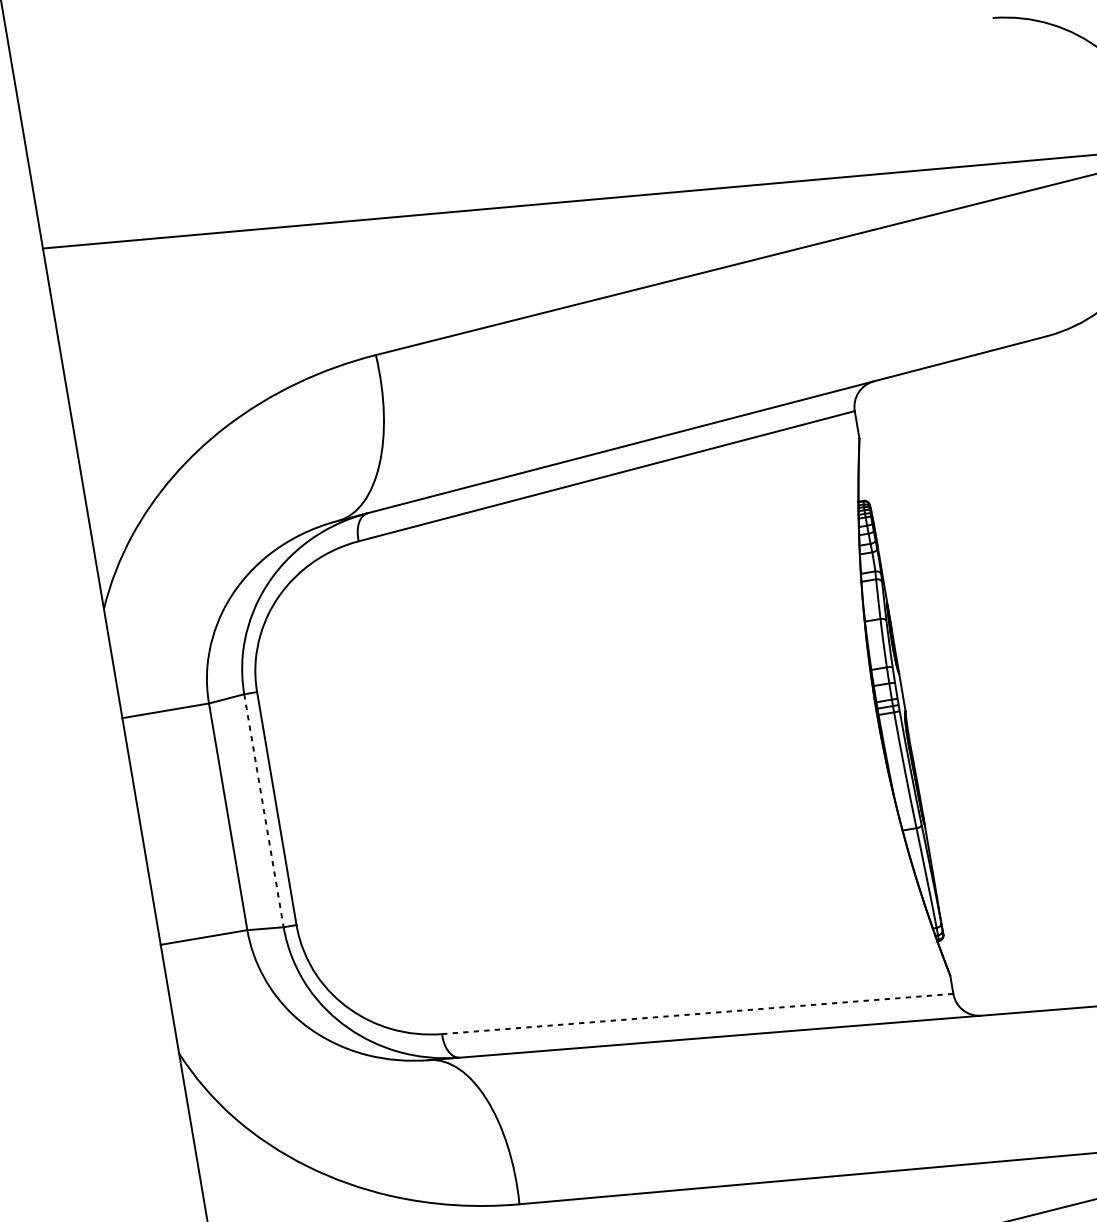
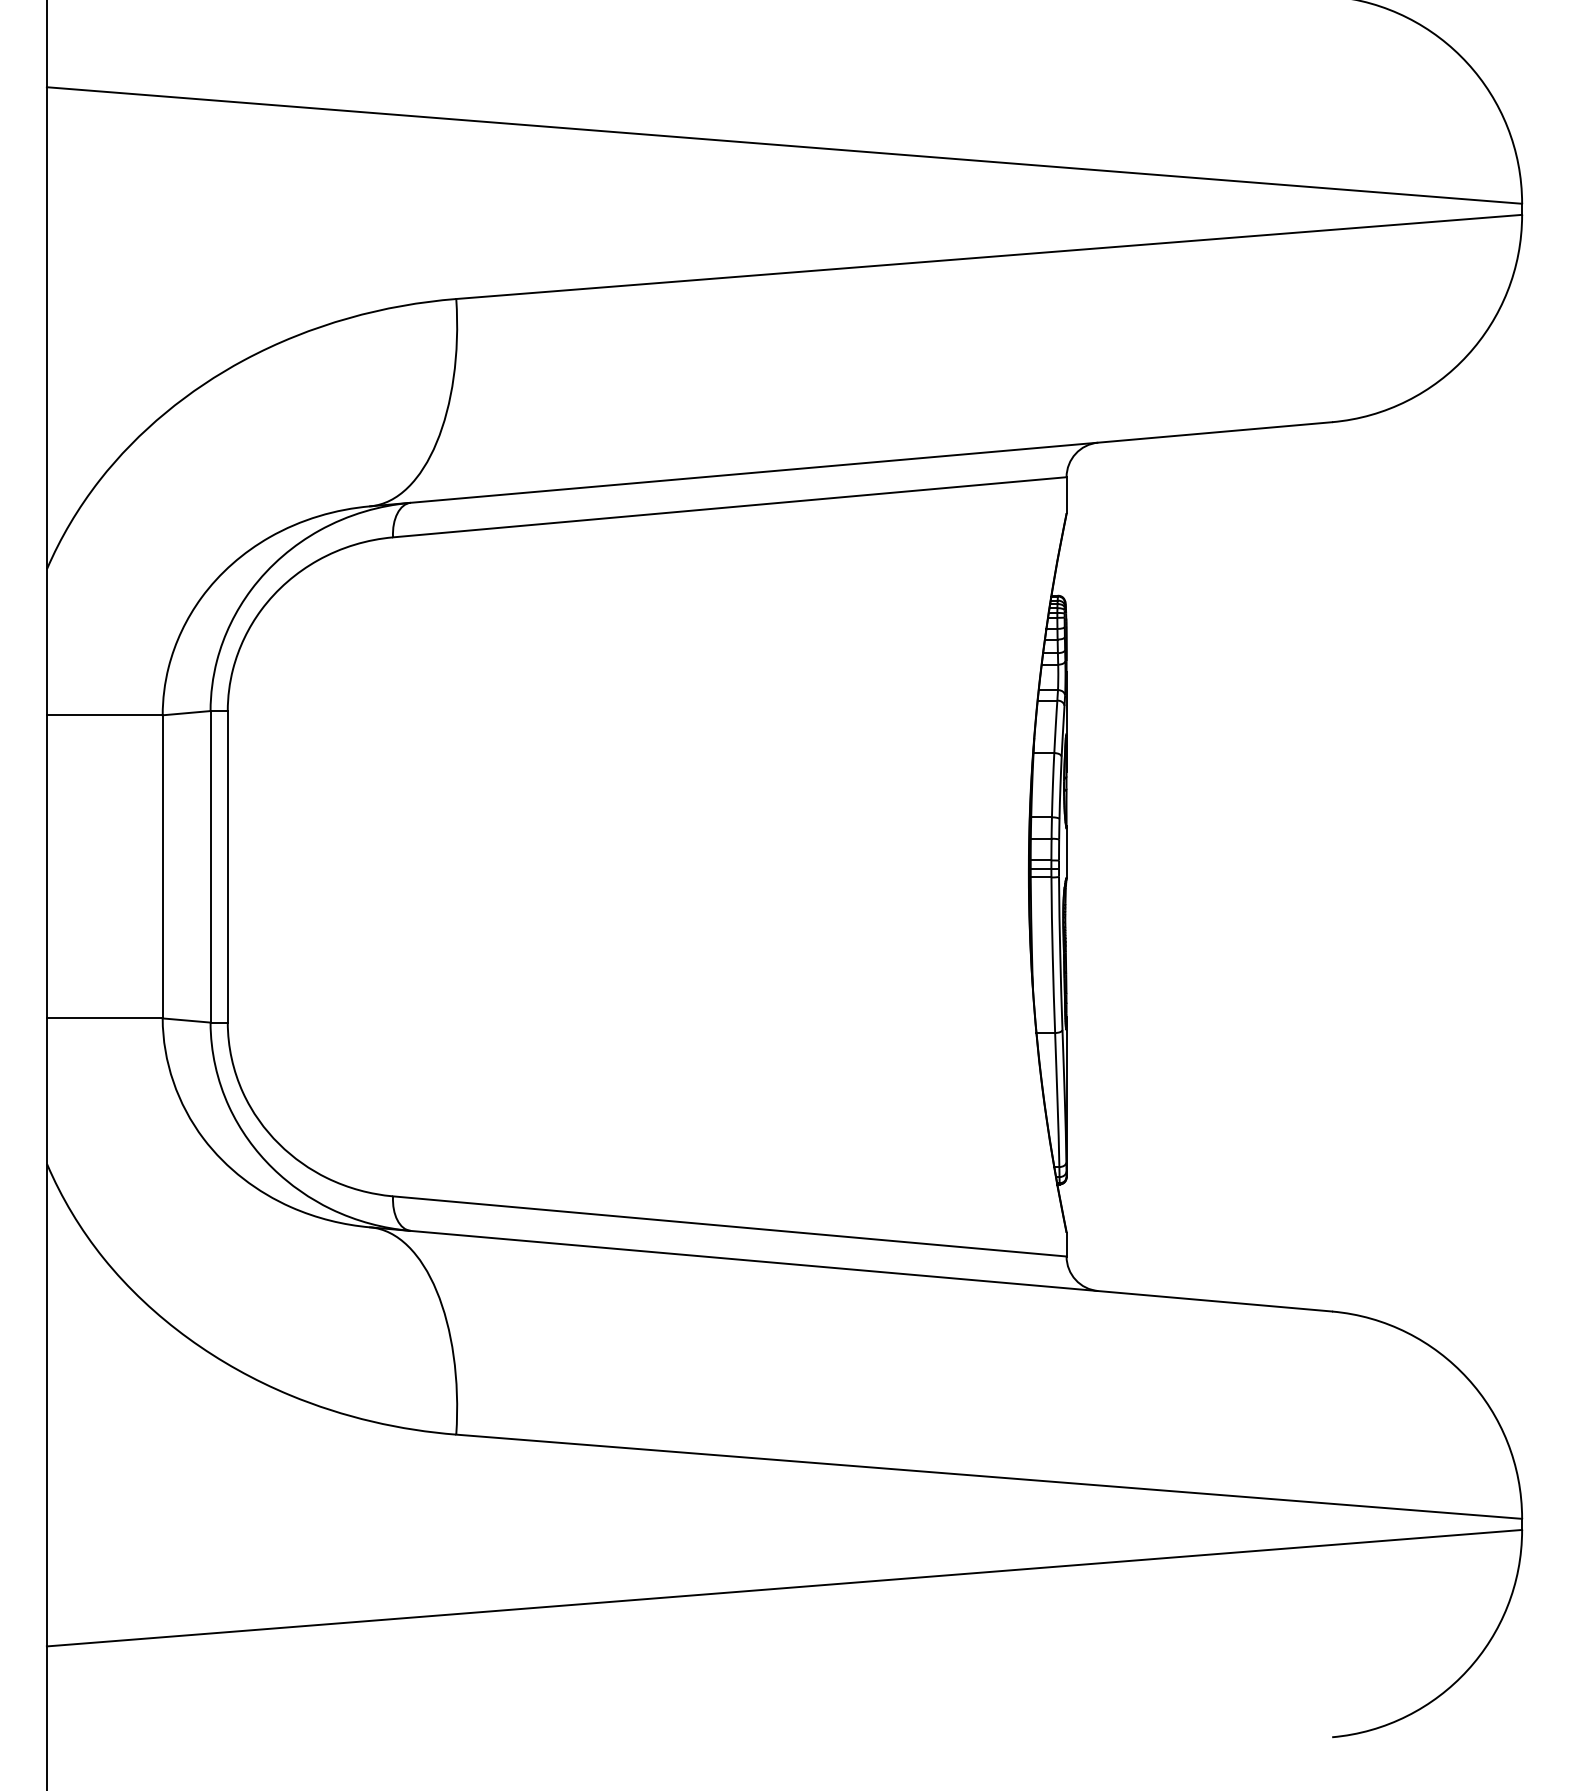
line: (263, 810) -> (210, 866), dashed -> solid
line: (698, 1013) -> (730, 1226), dashed -> solid

